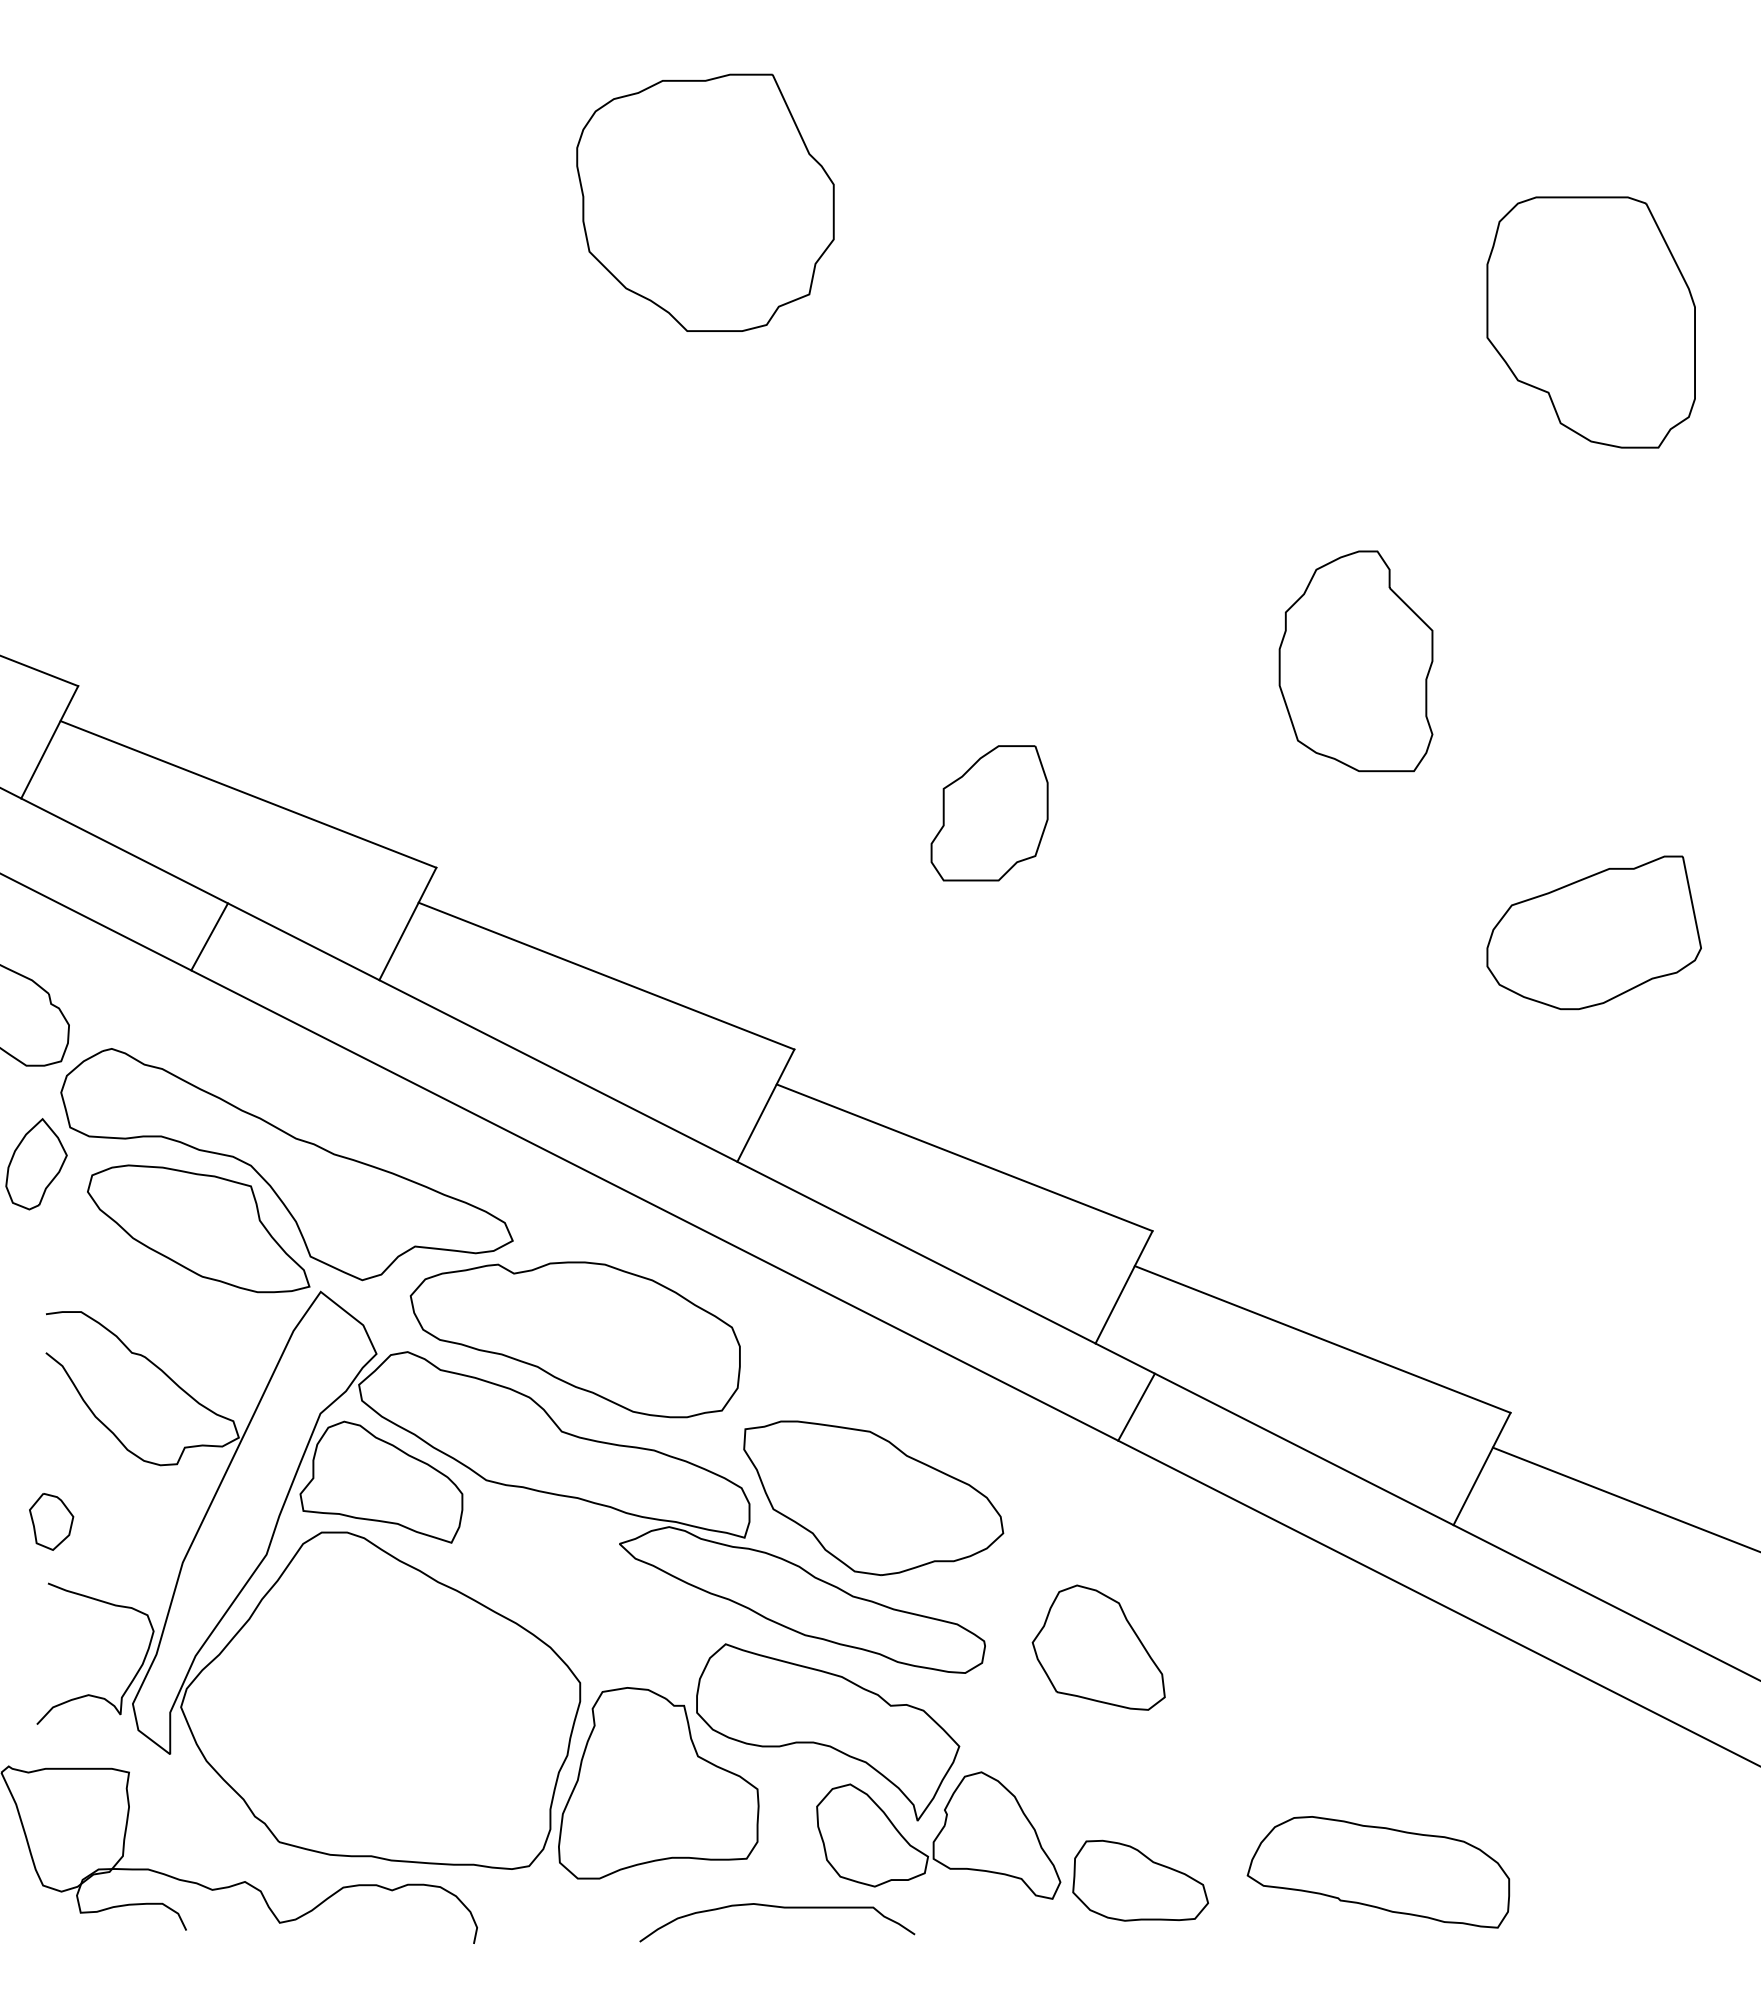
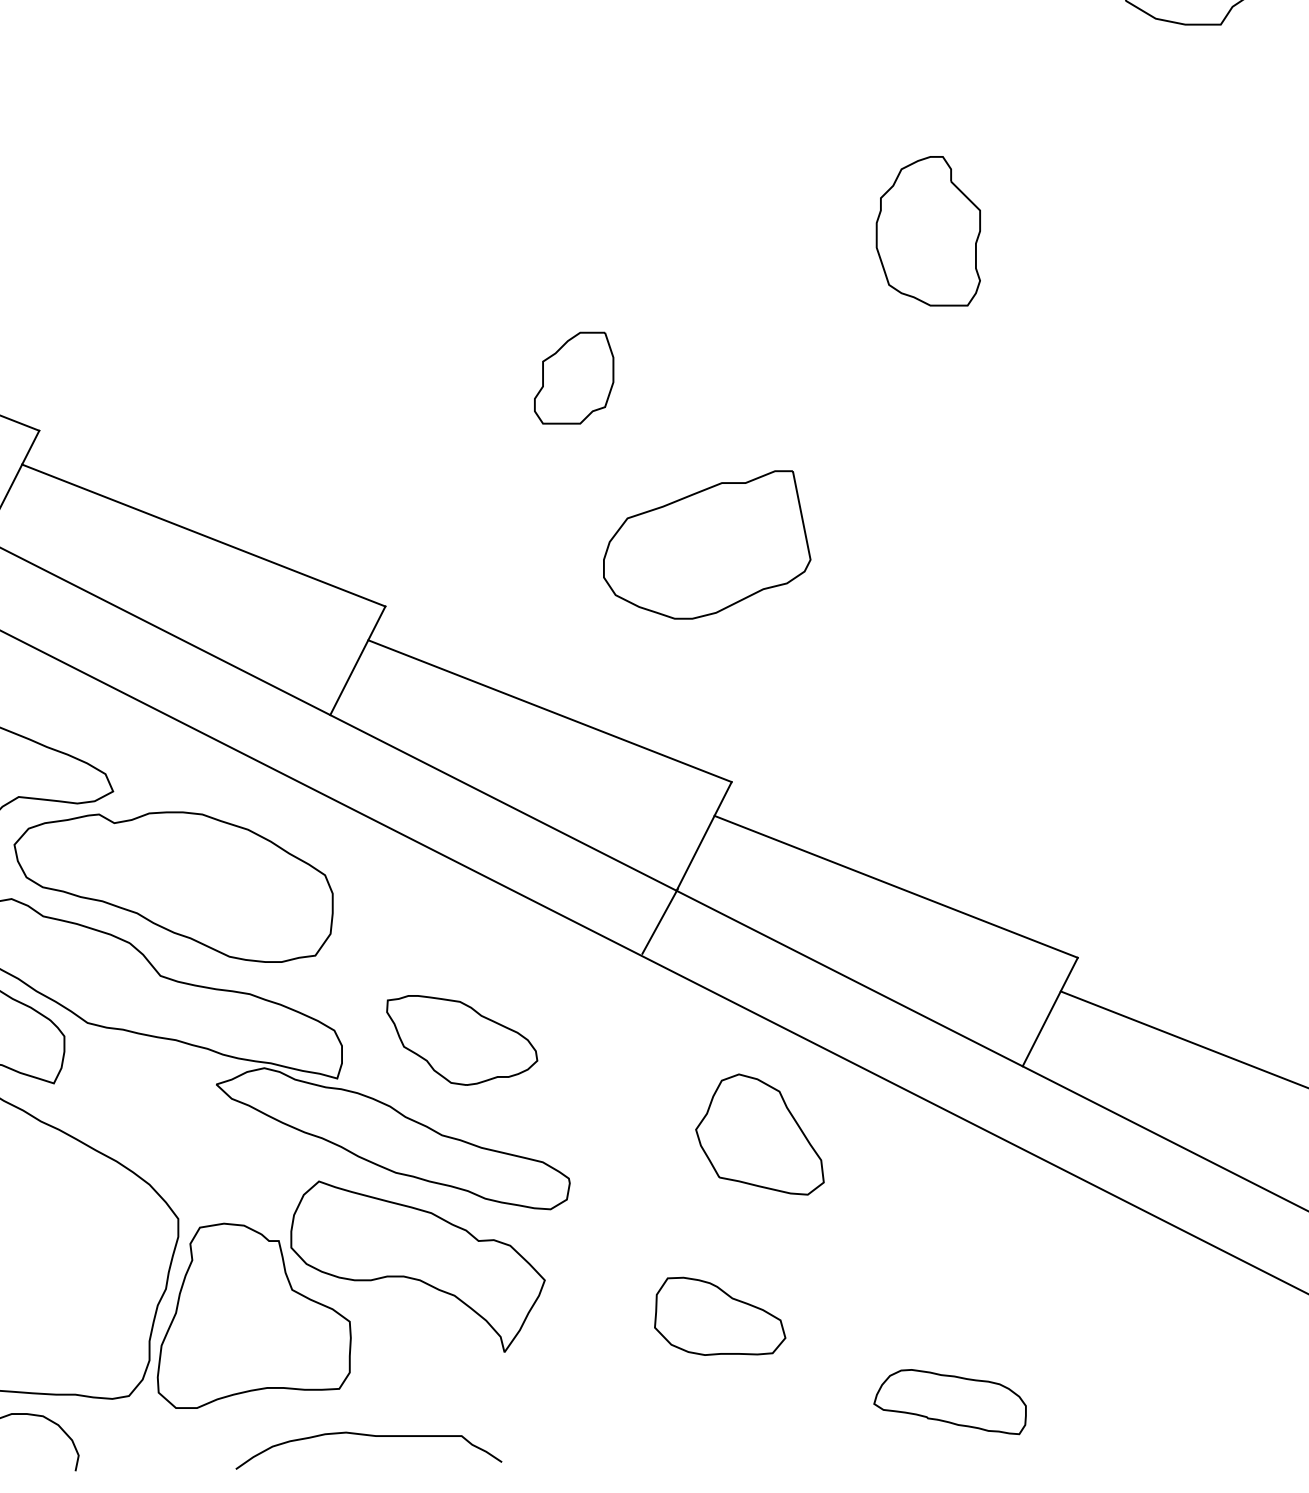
part: (1355, 661) -> (927, 231), size x0.7
part: (989, 813) -> (574, 378), size x0.7
part: (1593, 932) -> (706, 544), moved
line: (1136, 1406) -> (660, 920), moved
part: (873, 1498) -> (461, 1040), size x0.6
part: (1098, 1647) -> (759, 1134), moved
part: (938, 1835) -> (524, 1366), removed
part: (1378, 1872) -> (950, 1402), size x0.6
part: (1140, 1880) -> (720, 1316), moved

